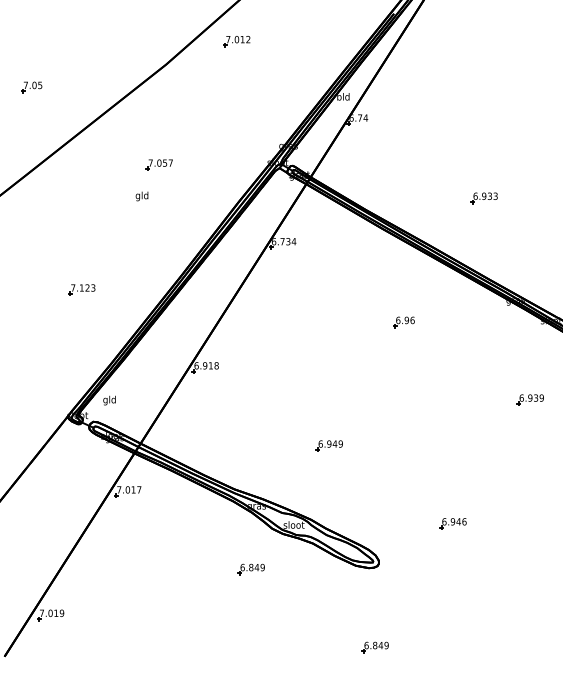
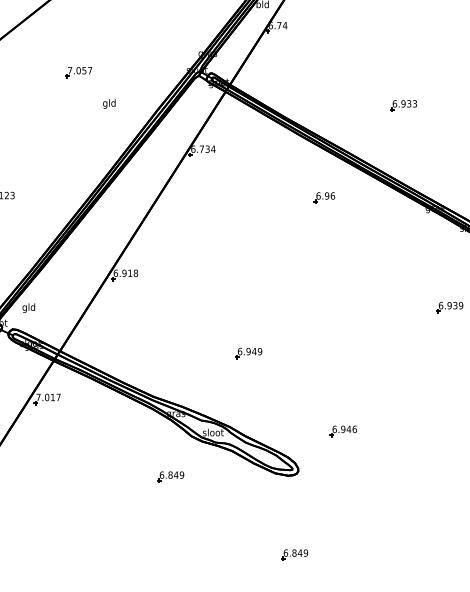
text: (141, 196) -> (108, 104), moved
part: (403, 322) -> (323, 198), moved
part: (452, 523) -> (342, 431), moved

